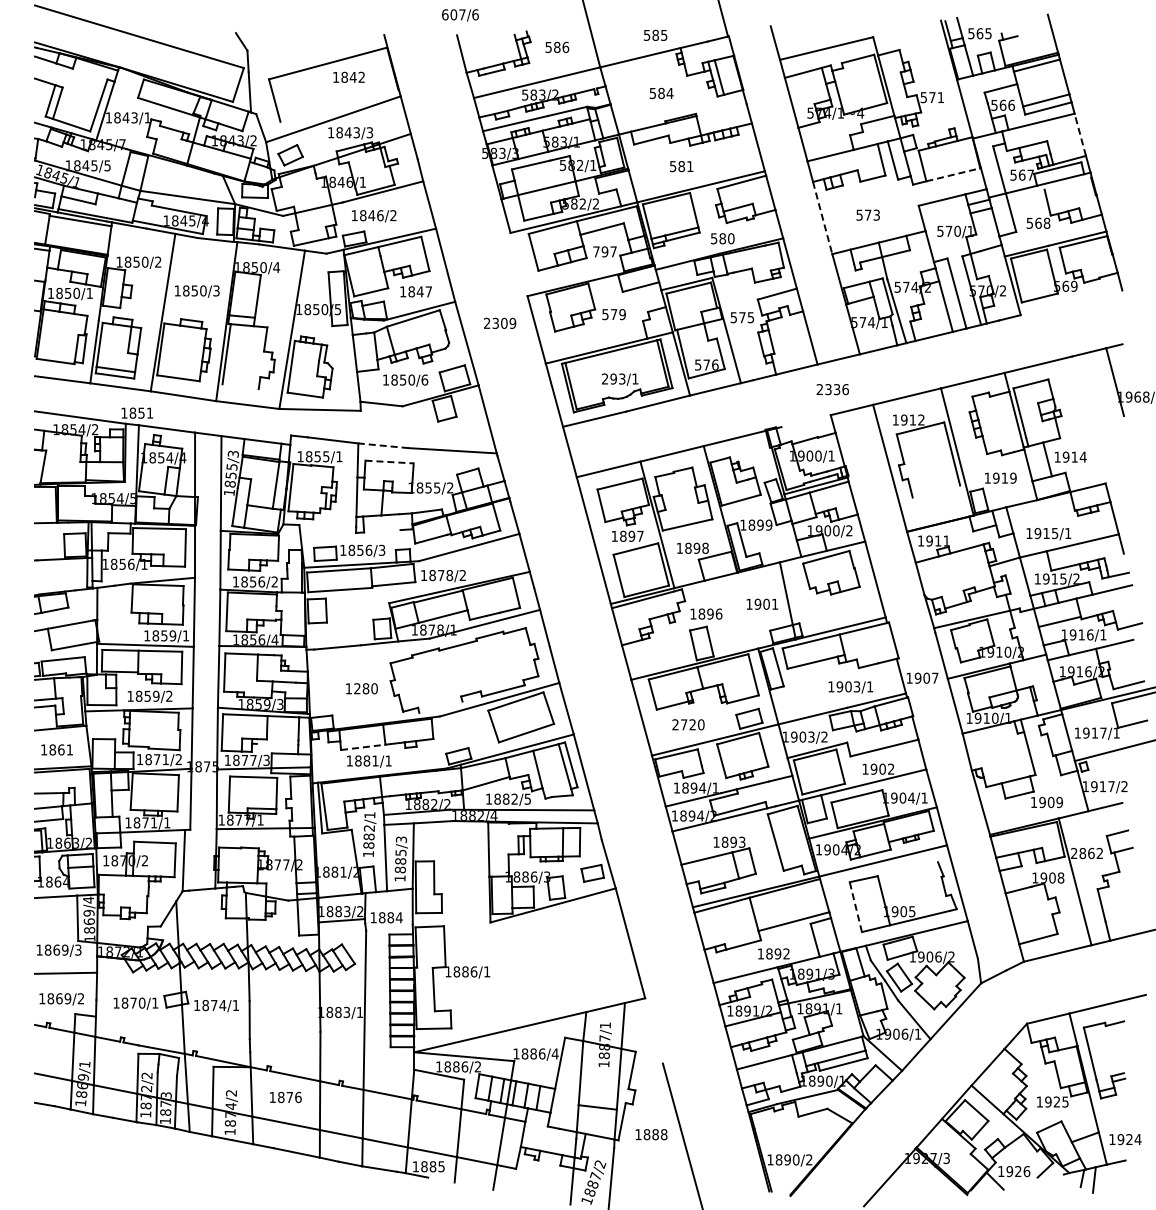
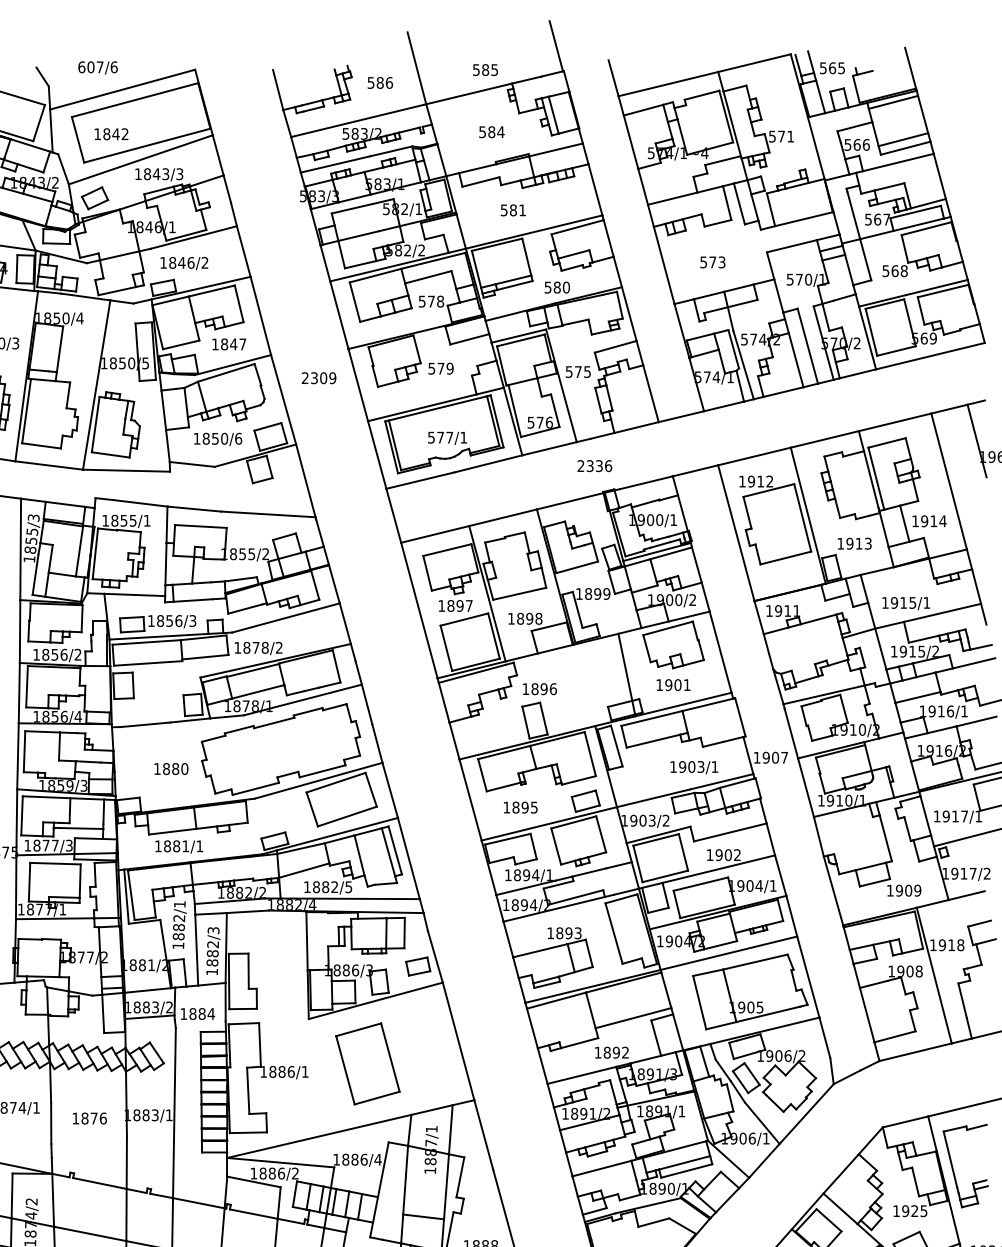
text: (460, 15) -> (98, 68), moved
line: (907, 28) -> (754, 62), added
line: (316, 53) -> (122, 89), added
text: (348, 76) -> (110, 133), moved
line: (339, 105) -> (147, 145), added
line: (721, 110) -> (555, 150), added
line: (1080, 134) -> (940, 176), dashed -> solid
line: (953, 174) -> (804, 218), dashed -> solid
line: (1067, 183) -> (926, 228), added
line: (822, 218) -> (664, 265), dashed -> solid
text: (604, 251) -> (430, 301), 797 -> 578
line: (518, 264) -> (338, 315), added
line: (1071, 302) -> (930, 355), added
text: (613, 378) -> (440, 437), 293/1 -> 577/1
line: (240, 386) -> (41, 445), added
text: (832, 389) -> (594, 465), moved
line: (1088, 419) -> (948, 480), added
line: (805, 421) -> (645, 483), added
line: (382, 445) -> (193, 508), dashed -> solid
line: (390, 462) -> (201, 526), dashed -> solid
text: (1013, 477) -> (868, 543), 1919 -> 1913
line: (936, 491) -> (785, 557), added
line: (327, 526) -> (134, 595), added
line: (382, 531) -> (193, 600), added
text: (762, 603) -> (673, 684), moved
text: (357, 688) -> (166, 768), 1280 -> 1880
line: (440, 706) -> (255, 788), added
text: (688, 724) -> (520, 807), 2720 -> 1895
line: (277, 743) -> (80, 827), added
line: (363, 747) -> (172, 831), dashed -> solid
text: (400, 852) -> (212, 944), 1885/3 -> 1882/3
text: (1087, 853) -> (947, 945), 2862 -> 1918
line: (907, 869) -> (754, 962), added
line: (855, 907) -> (699, 1003), dashed -> solid
part: (545, 964) -> (367, 1064), added
line: (653, 1030) -> (483, 1134), added
text: (285, 1097) -> (89, 1118), moved

